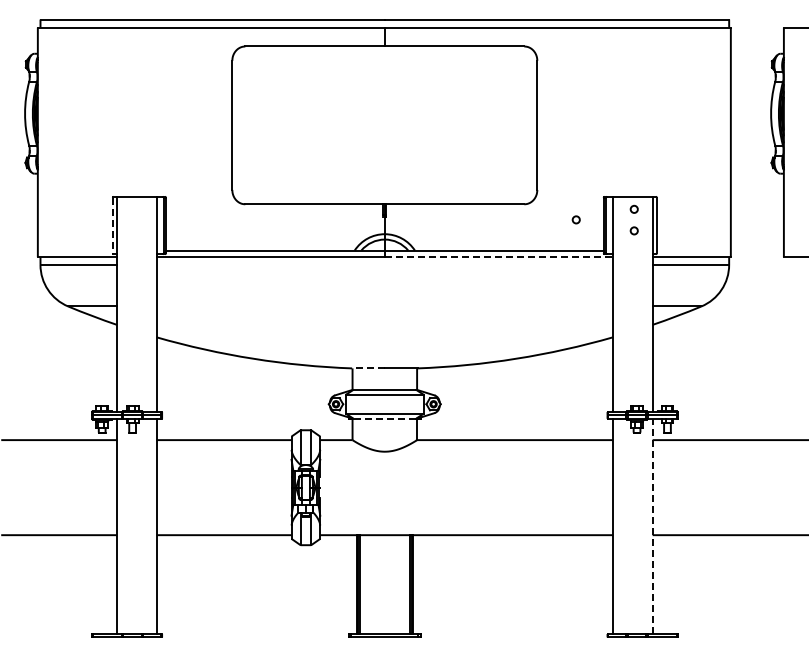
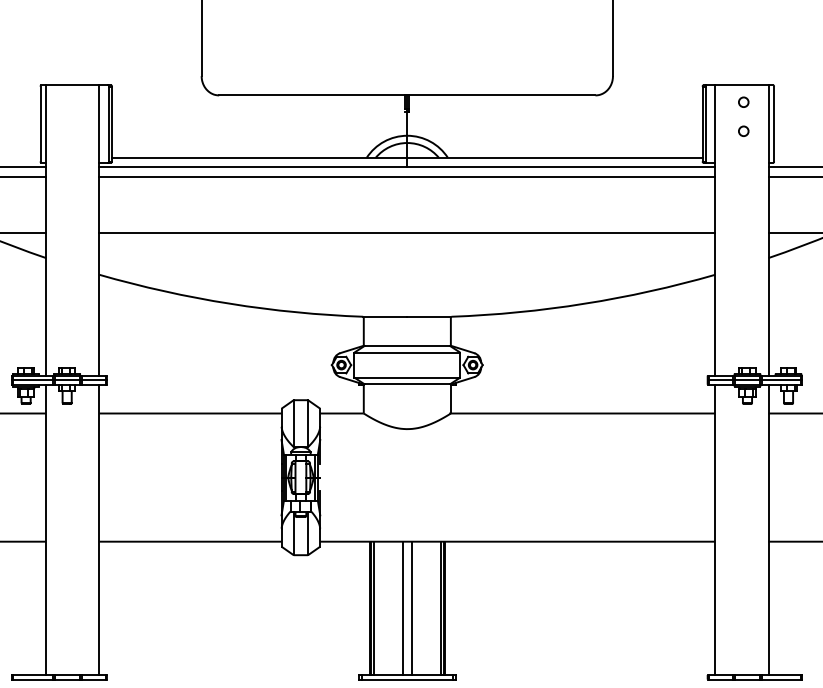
circle: (575, 219) -> (664, 115), removed
line: (112, 225) -> (40, 124), dashed -> solid
line: (499, 257) -> (561, 167), dashed -> solid
line: (384, 264) -> (406, 176), added
line: (384, 306) -> (406, 233), added
line: (367, 368) -> (383, 316), dashed -> solid
line: (384, 418) -> (406, 384), dashed -> solid
line: (652, 526) -> (768, 529), dashed -> solid
line: (381, 584) -> (402, 608), added
line: (388, 584) -> (412, 608), added

